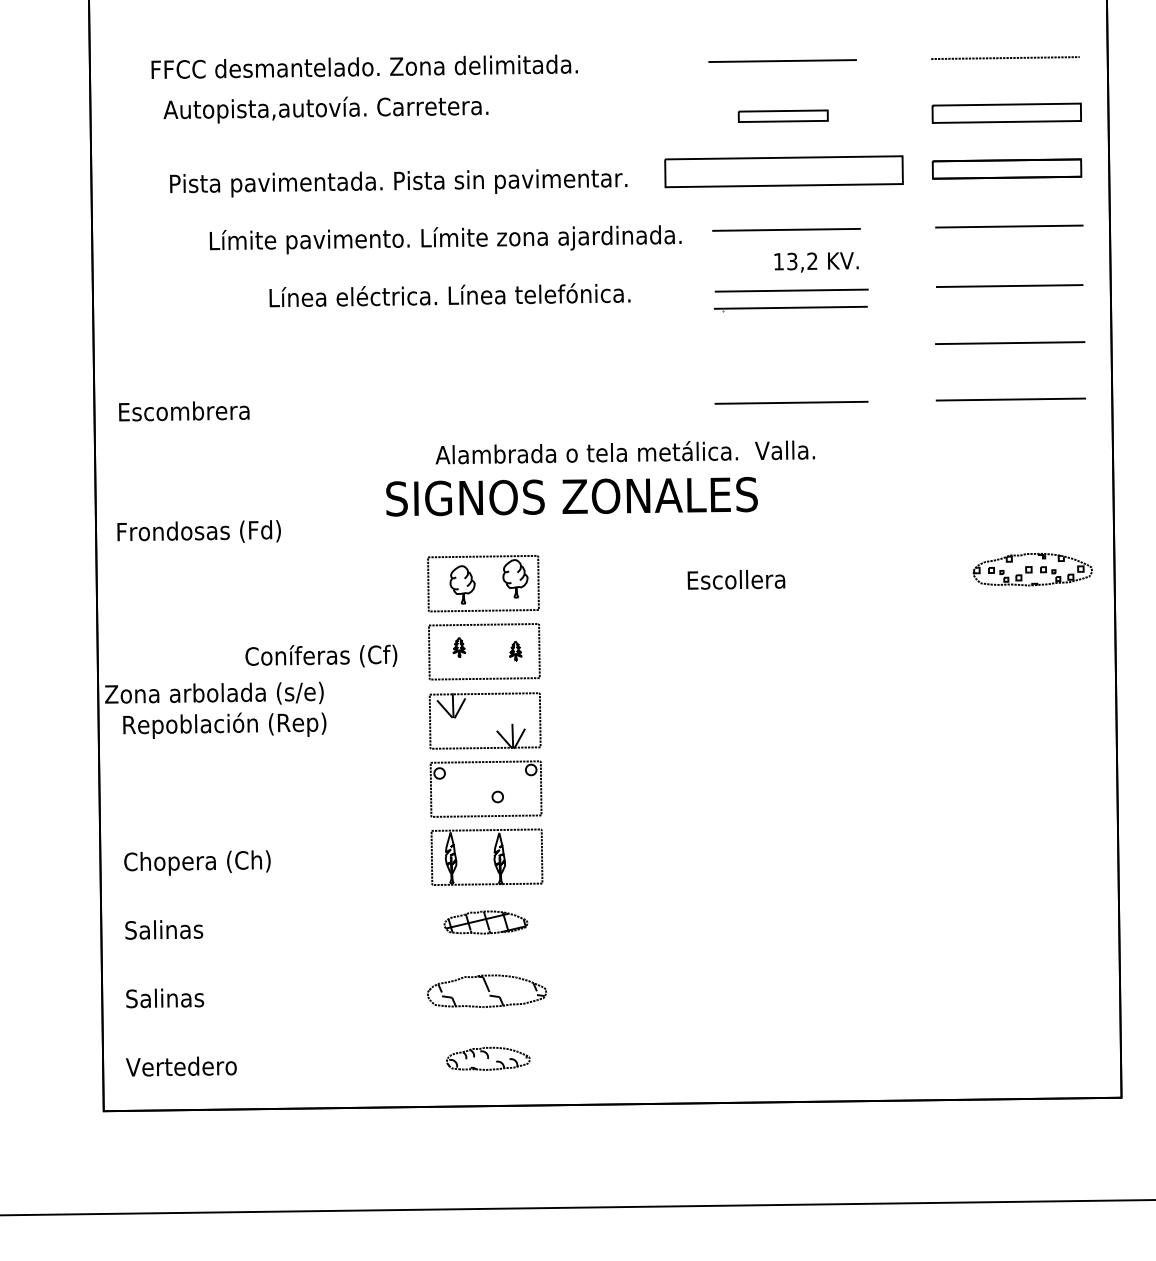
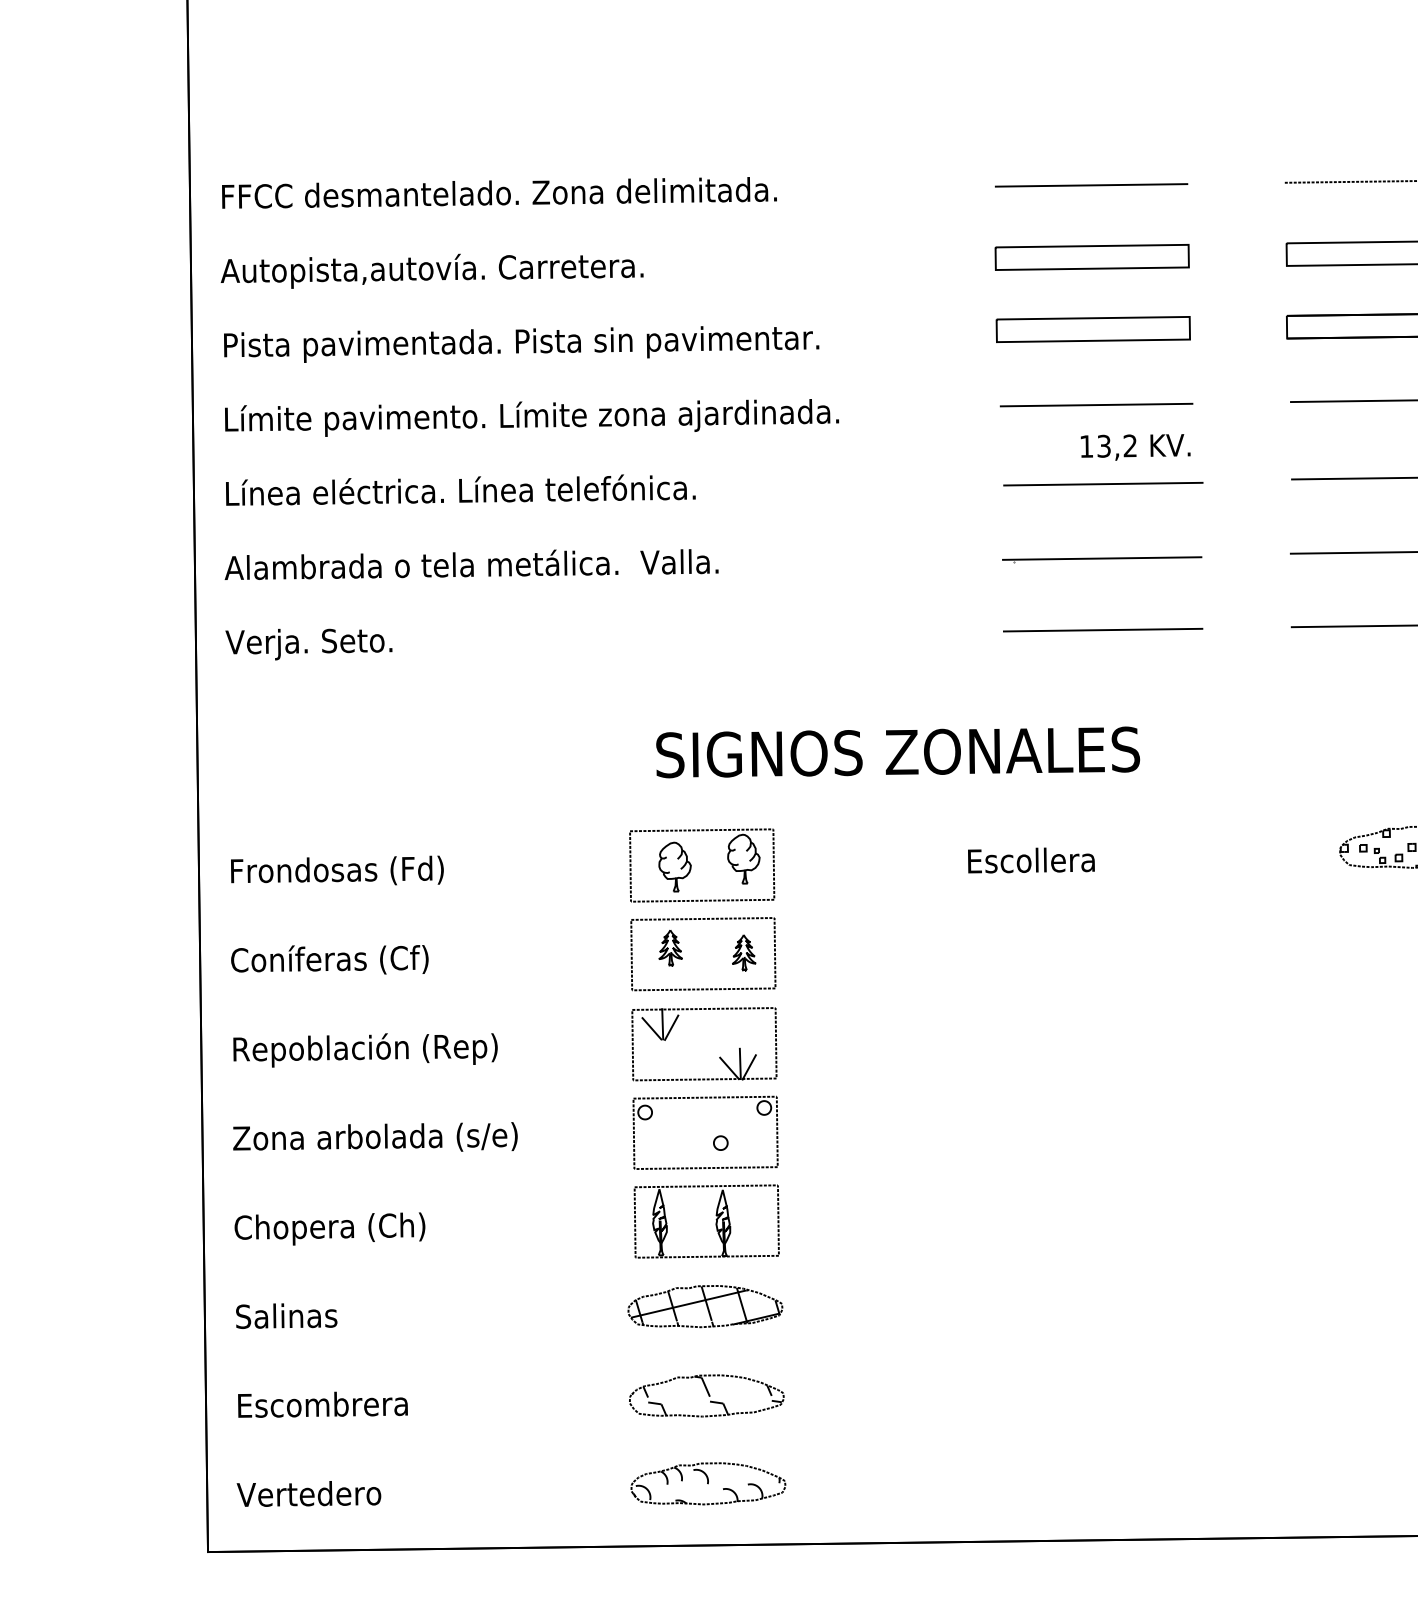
text: (364, 66) -> (499, 192), moved
text: (325, 109) -> (431, 270), moved
part: (783, 115) -> (1092, 256), size x1.67
part: (783, 171) -> (1092, 329), size x0.62
text: (398, 183) -> (521, 344), moved
text: (445, 239) -> (531, 417), moved
text: (449, 295) -> (460, 490), moved
part: (790, 308) -> (1101, 559), moved
text: (183, 413) -> (311, 644), Escombrera -> Verja. Seto.
text: (624, 452) -> (470, 564), moved
text: (571, 496) -> (897, 752), moved
text: (198, 531) -> (336, 870), moved
part: (459, 647) -> (670, 948), size x1.43
part: (515, 650) -> (743, 952), size x1.43
text: (321, 655) -> (330, 958), moved
text: (214, 692) -> (375, 1135), moved
part: (485, 922) -> (704, 1306), size x1.43
text: (191, 998) -> (322, 1405), Salinas -> Escombrera
part: (488, 1058) -> (708, 1483), size x1.43

